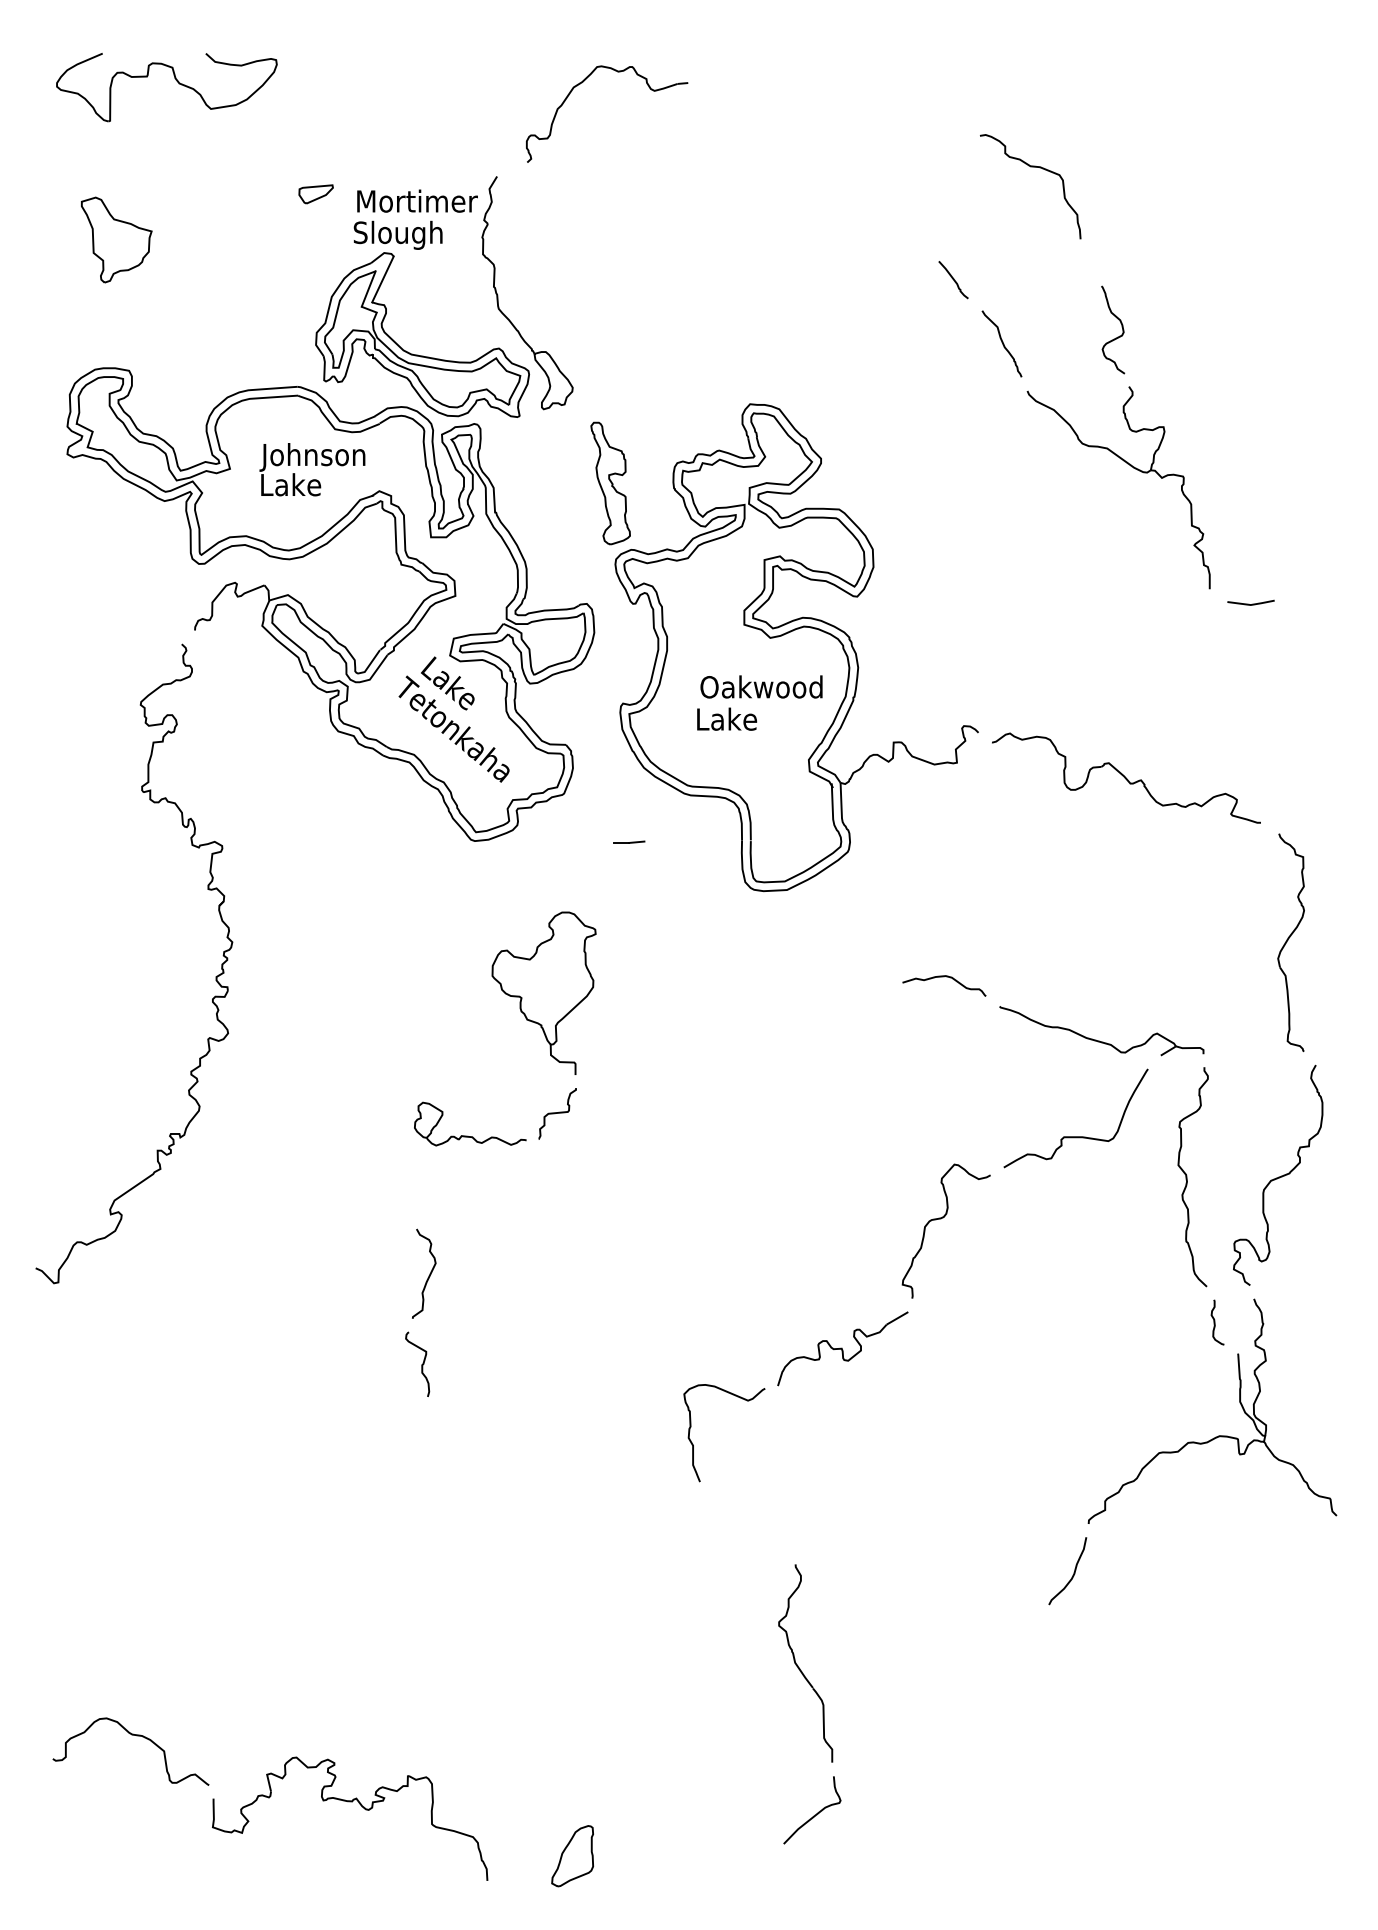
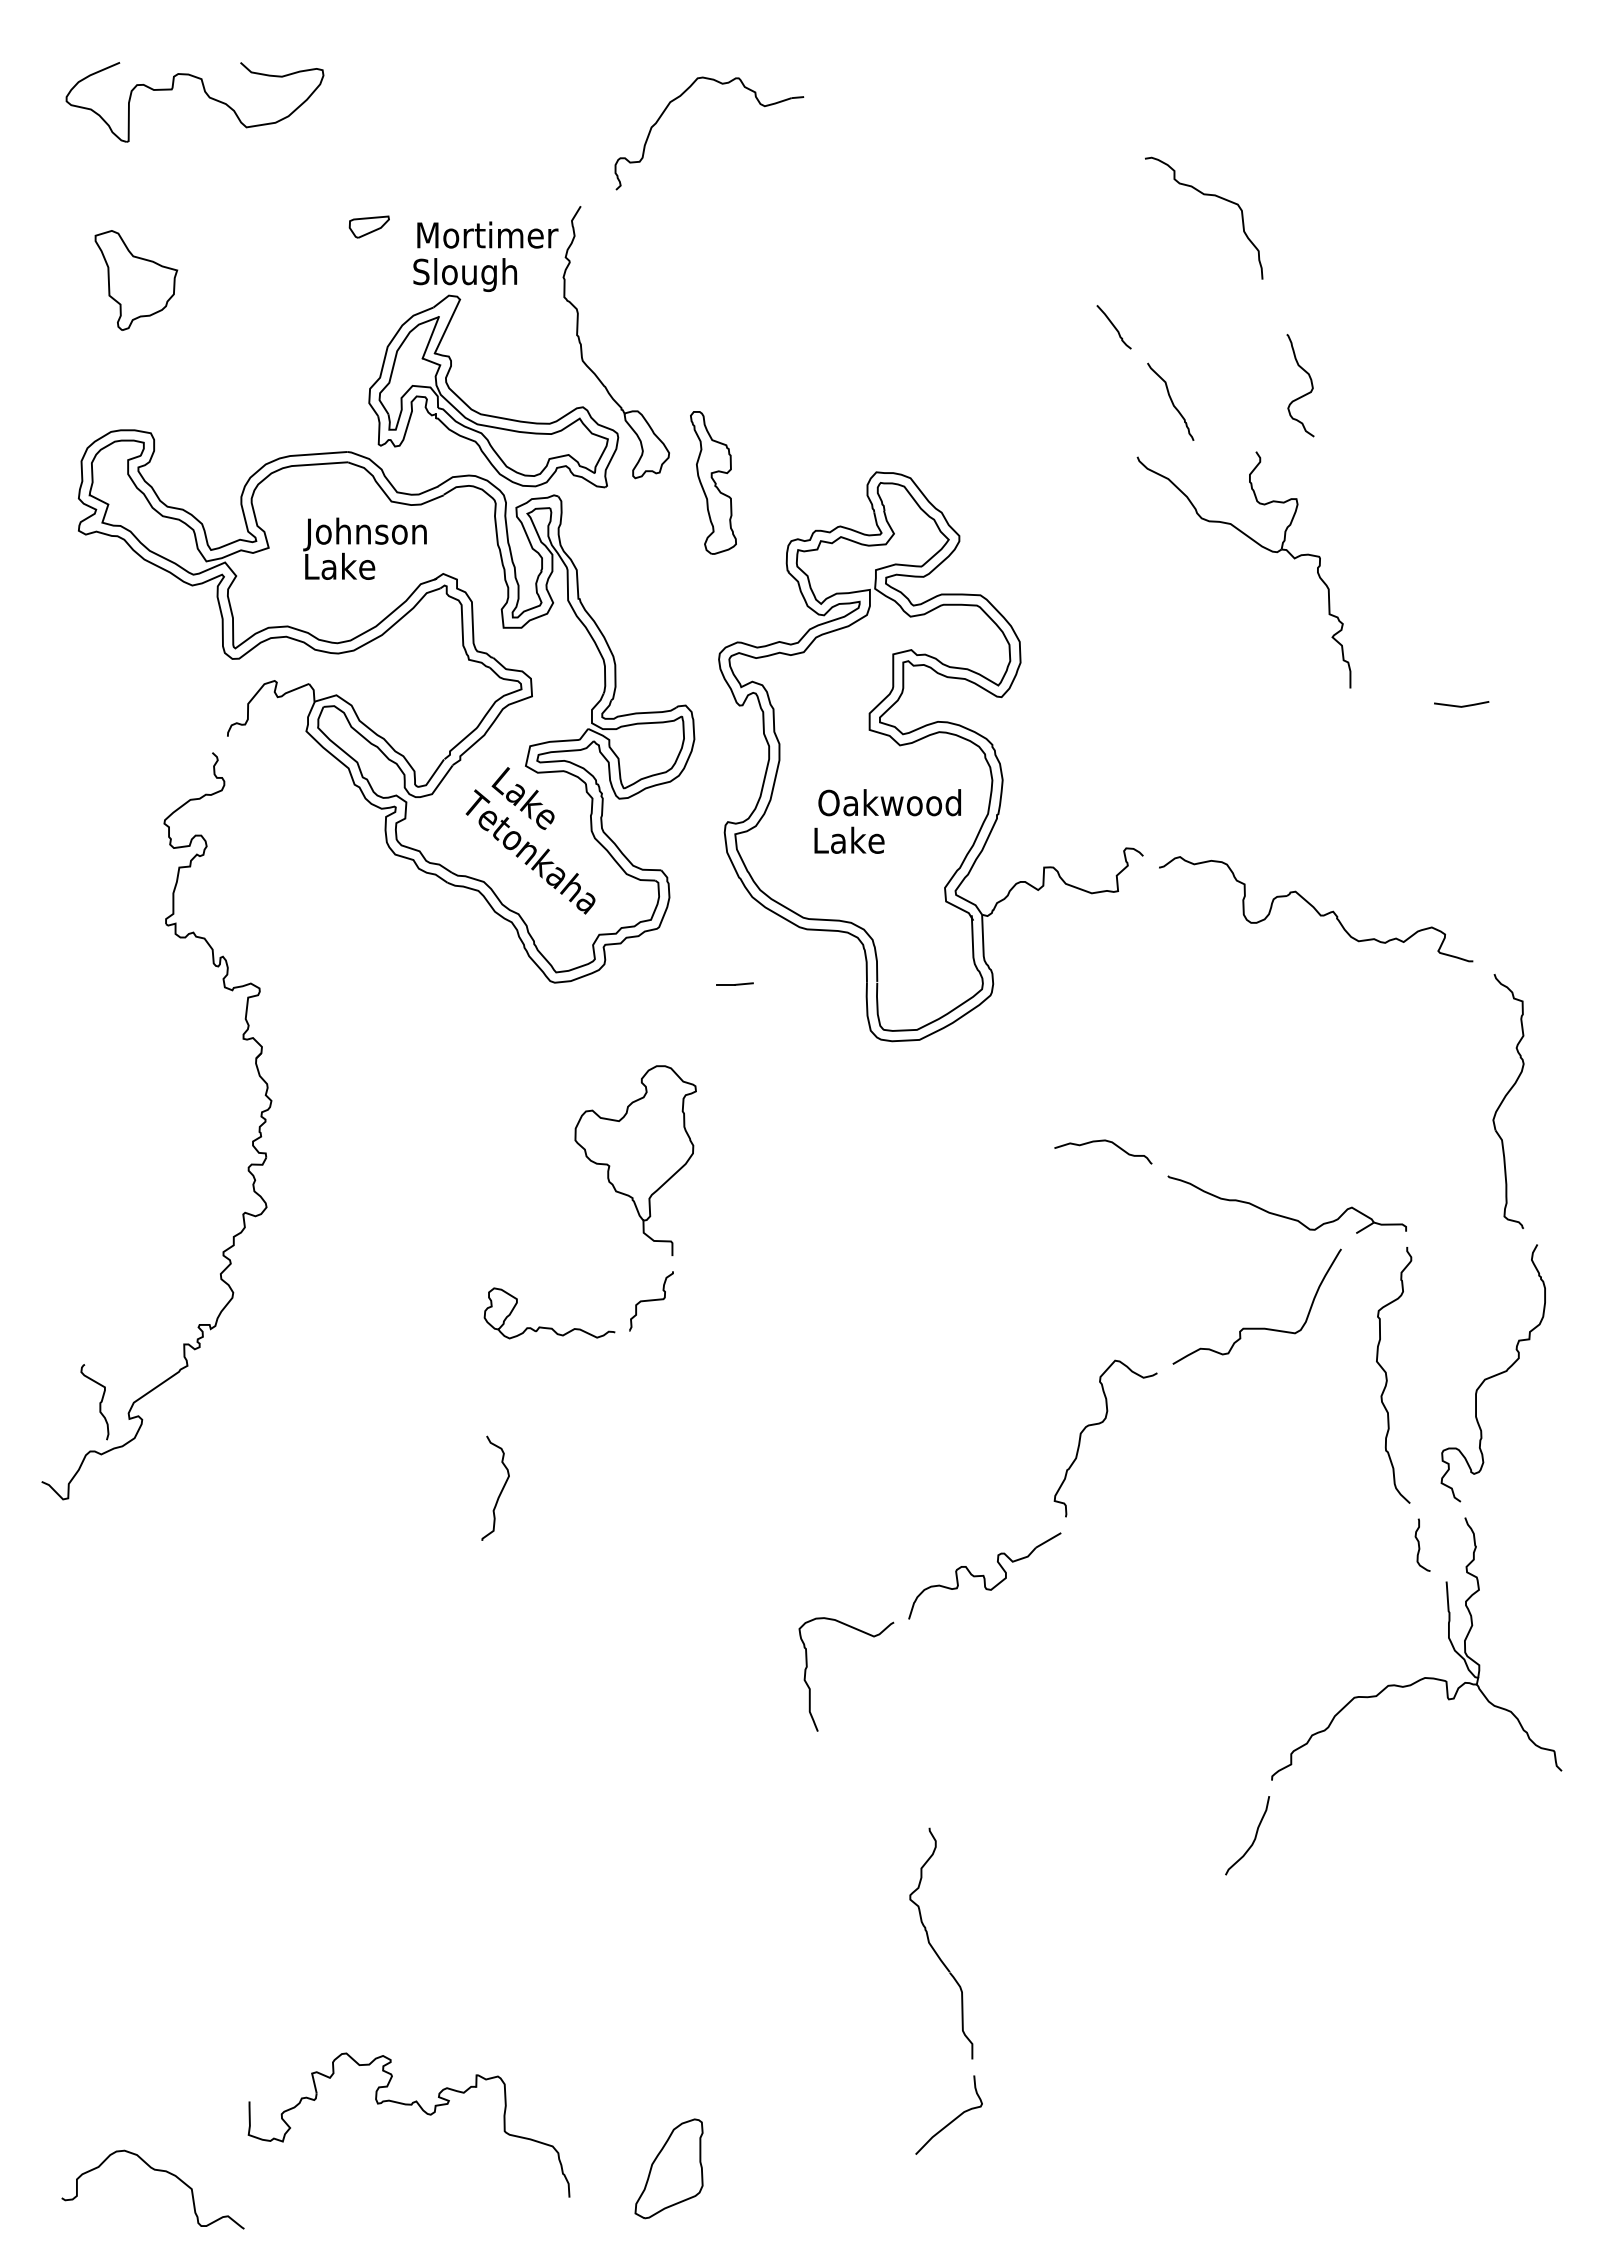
part: (1131, 466) -> (1258, 545), moved
part: (610, 483) -> (713, 482), moved
curve: (421, 1364) -> (99, 1402), moved
curve: (135, 1736) -> (158, 2171), moved
part: (572, 1855) -> (668, 2168), size x1.4

